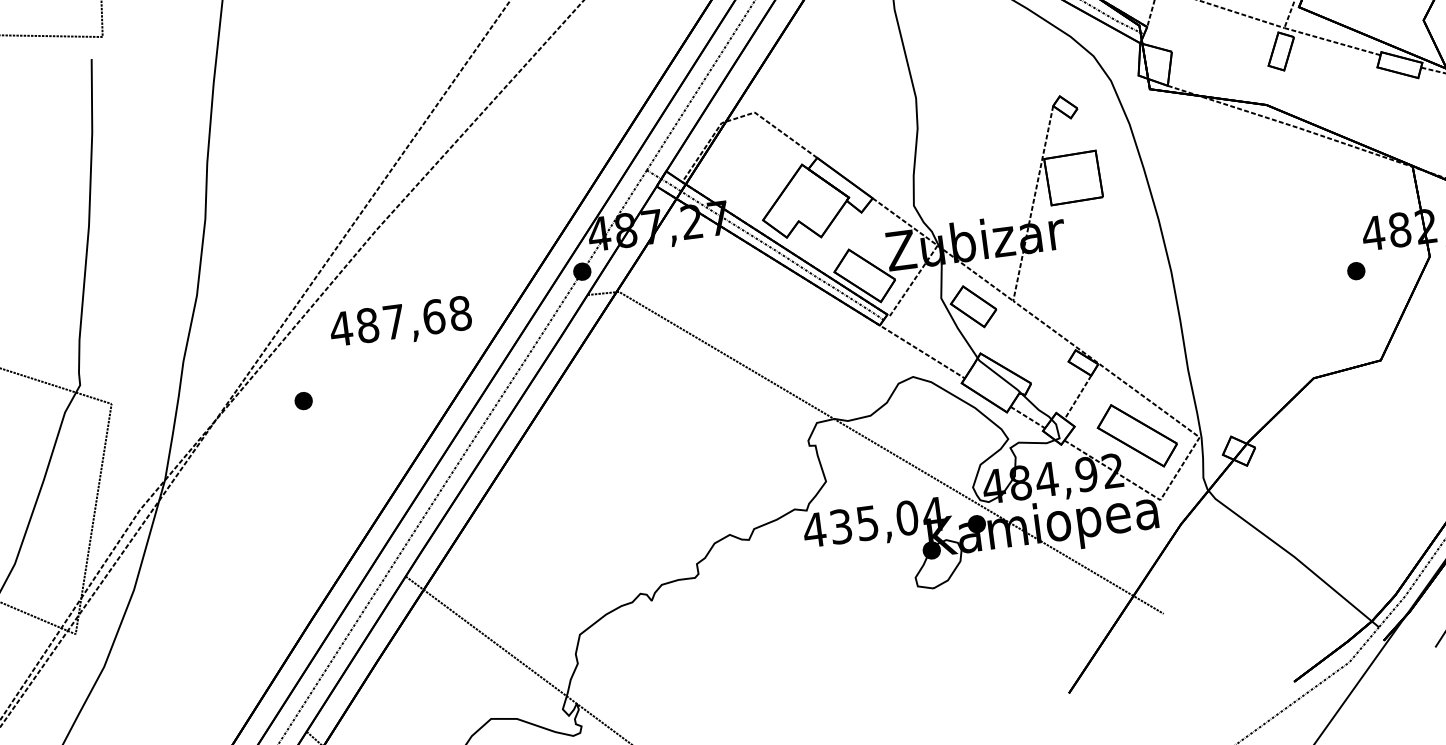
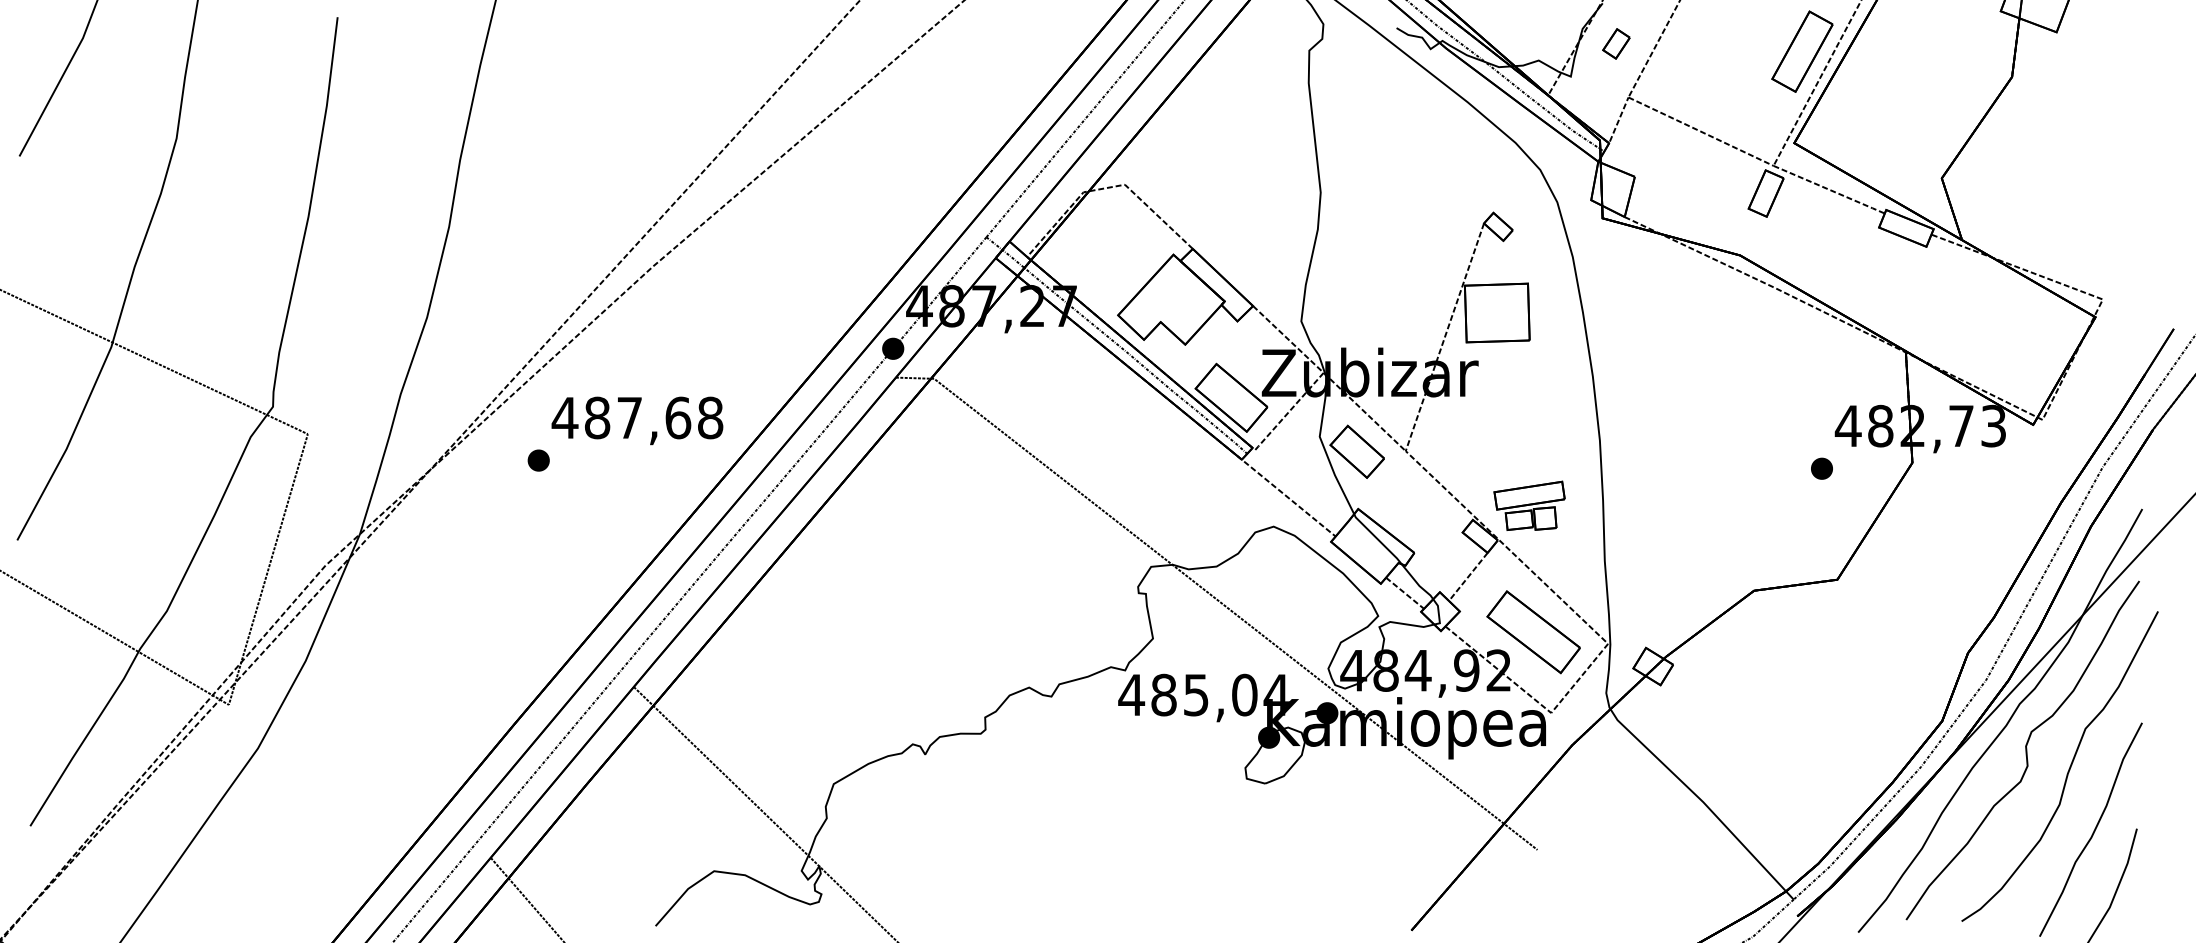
text: (400, 323) -> (637, 420), moved
part: (1120, 332) -> (1529, 505), added
text: (840, 526) -> (1163, 694), 435,04 -> 485,04

